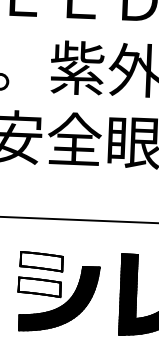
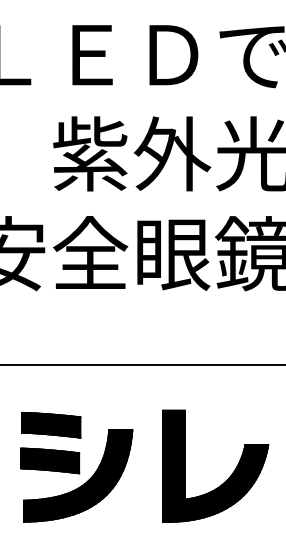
fill: (41, 261) -> (51, 424), added
fill: (39, 287) -> (50, 460), added

